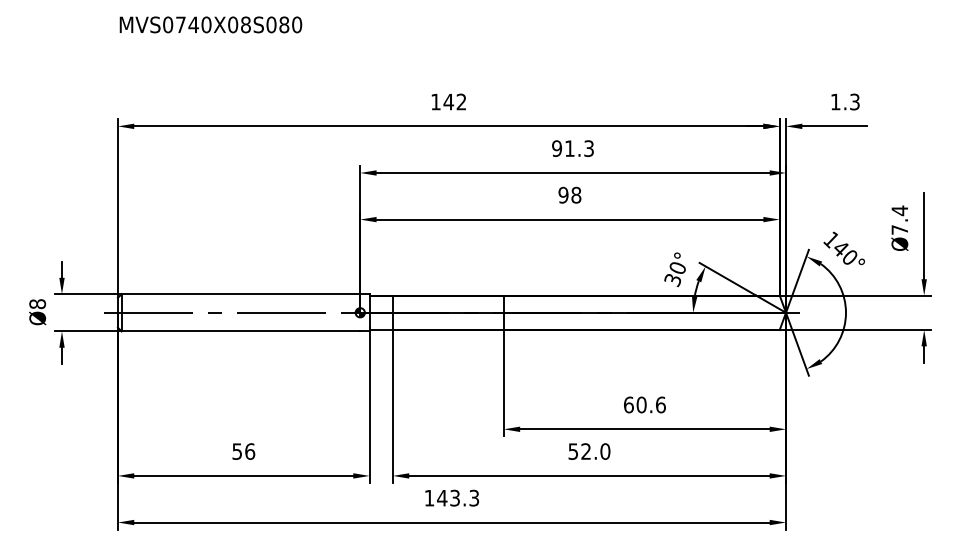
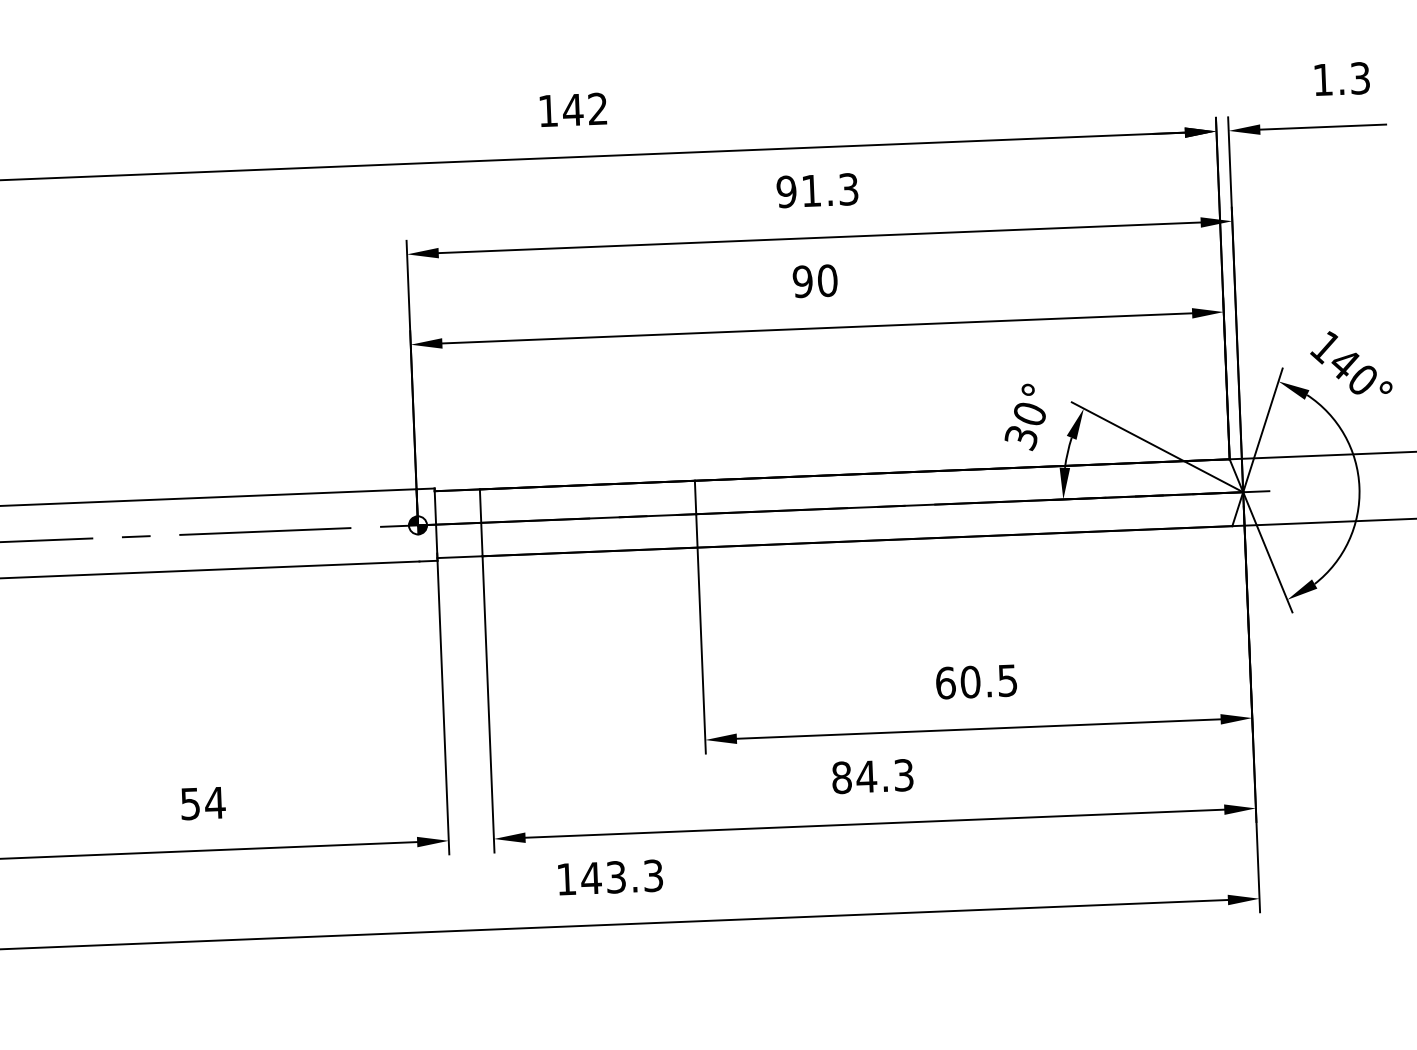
text: (576, 195) -> (827, 281), 98 -> 90
text: (660, 404) -> (1007, 679), 60.6 -> 60.5
text: (249, 451) -> (214, 802), 56 -> 54
text: (589, 451) -> (873, 776), 52.0 -> 84.3

